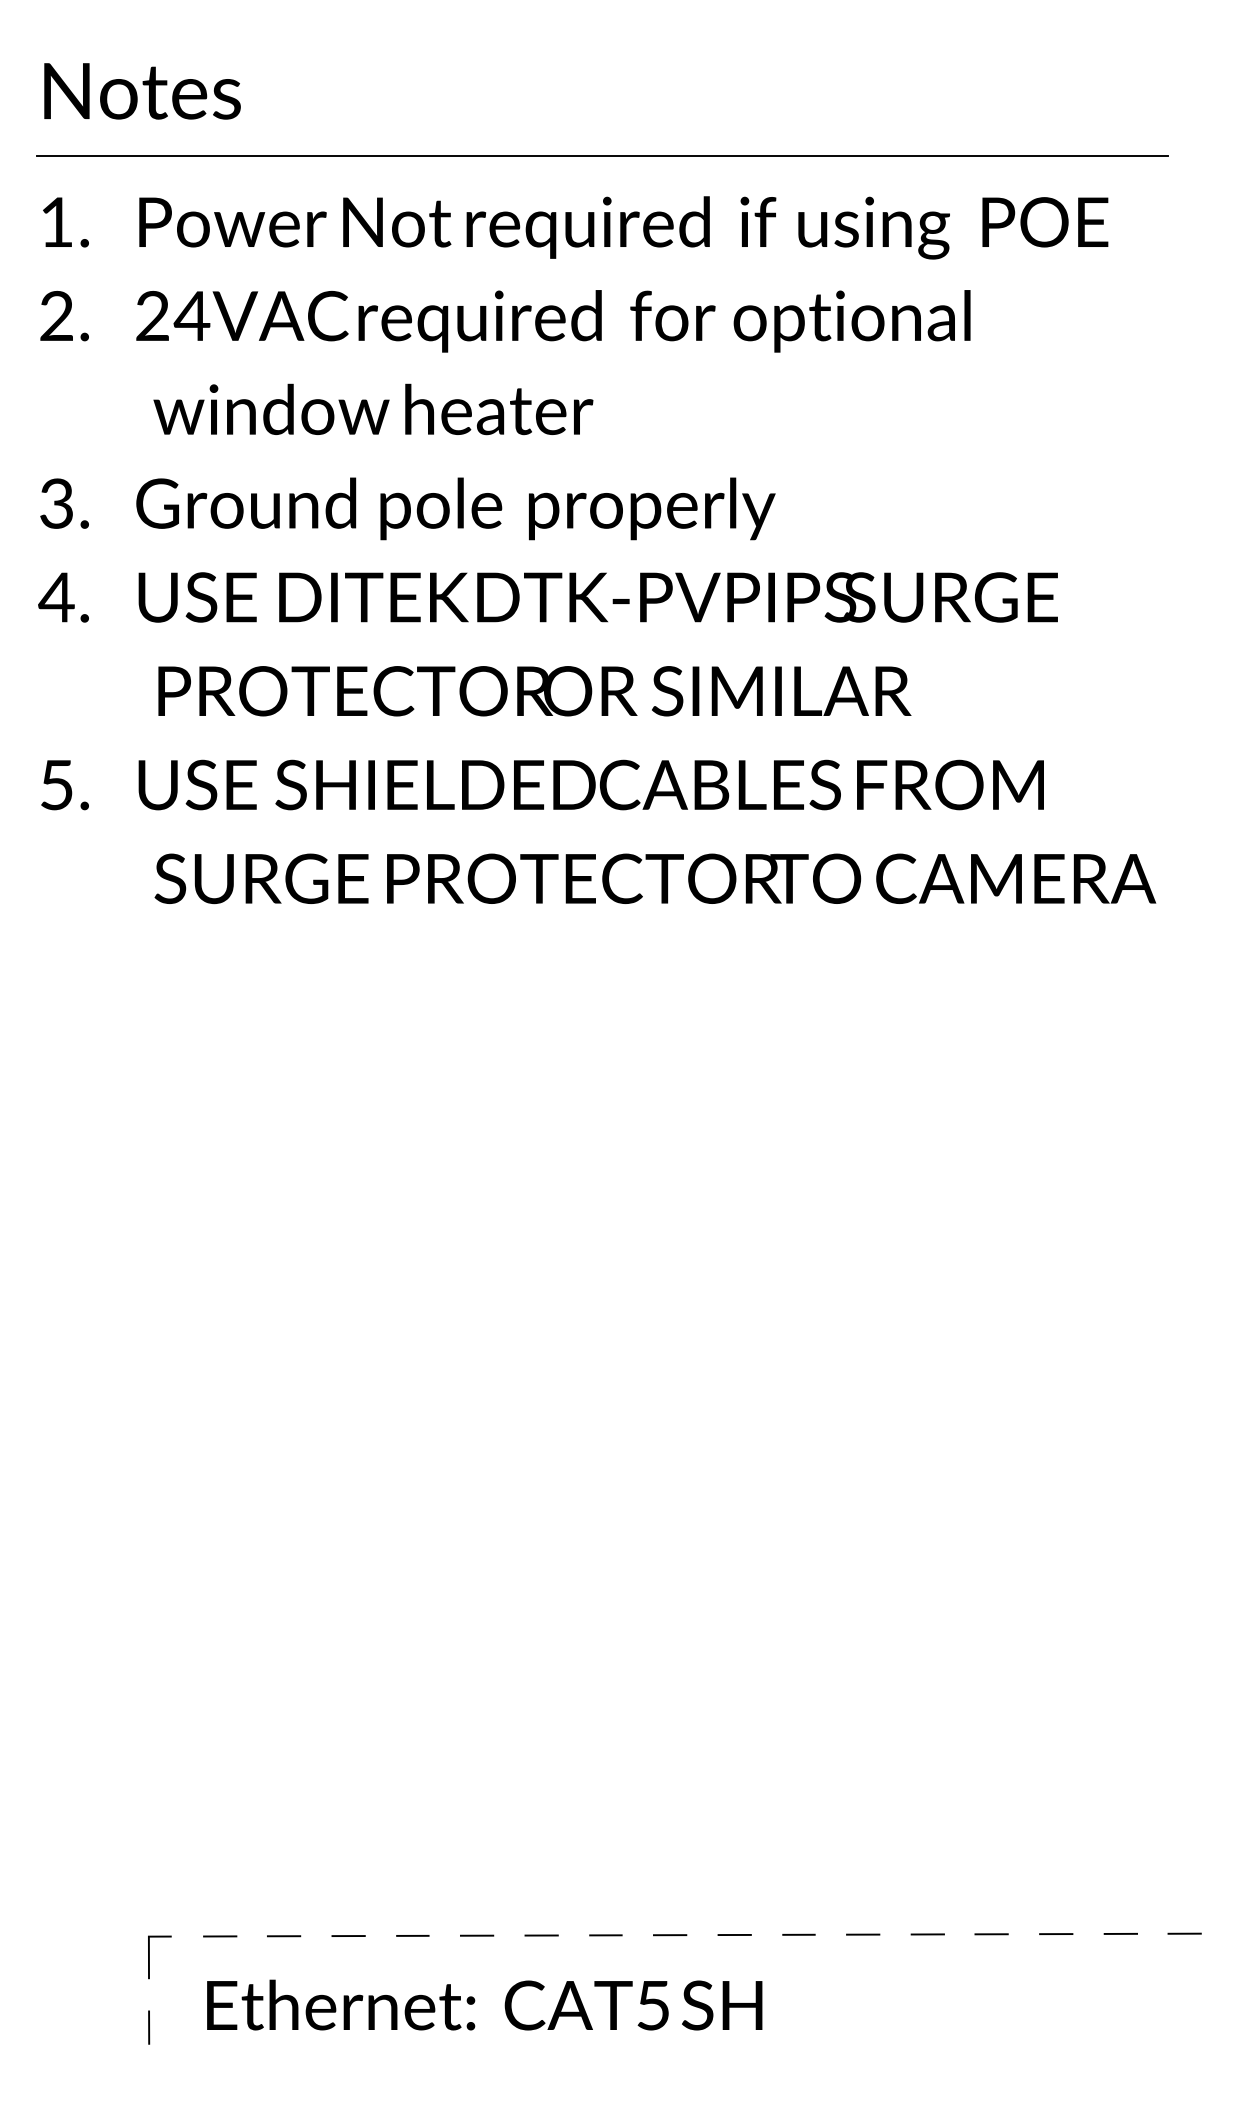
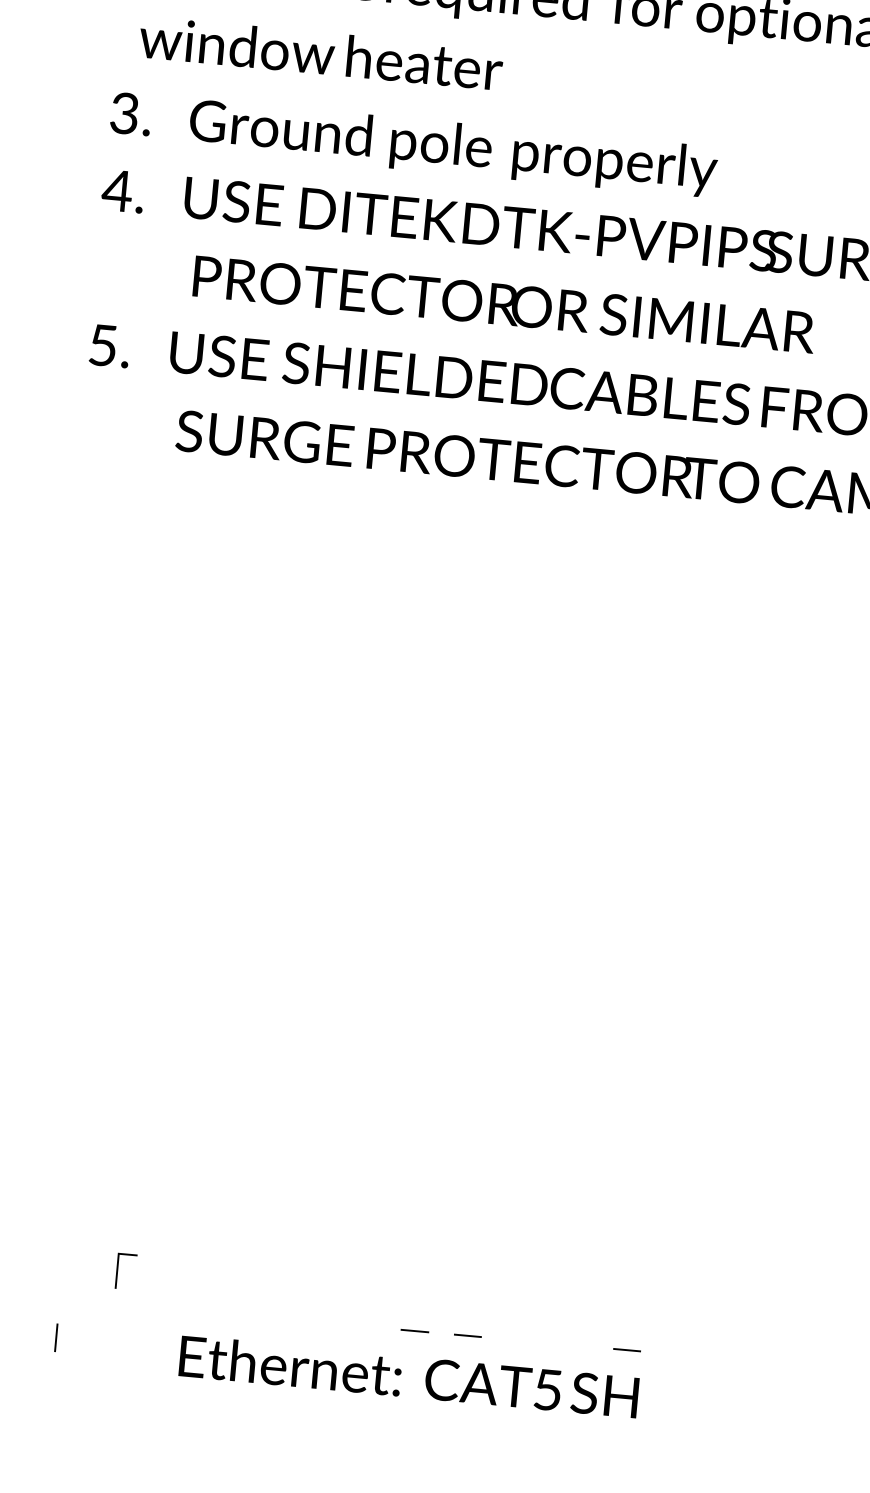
text: (373, 409) -> (321, 53), moved
line: (734, 1934) -> (573, 1344), removed
line: (863, 1934) -> (680, 1354), removed
line: (927, 1934) -> (733, 1359), removed
line: (991, 1934) -> (785, 1364), removed
line: (1056, 1934) -> (839, 1369), removed
line: (412, 1935) -> (308, 1321), removed
line: (476, 1935) -> (361, 1326), removed
line: (669, 1935) -> (520, 1340), removed
line: (220, 1936) -> (150, 1307), removed
line: (283, 1936) -> (202, 1312), removed
line: (348, 1936) -> (255, 1317), removed
line: (149, 1957) -> (117, 1271), moved
text: (484, 2004) -> (408, 1376), moved
line: (149, 2027) -> (56, 1337), moved

